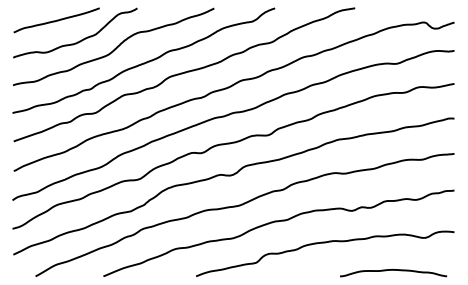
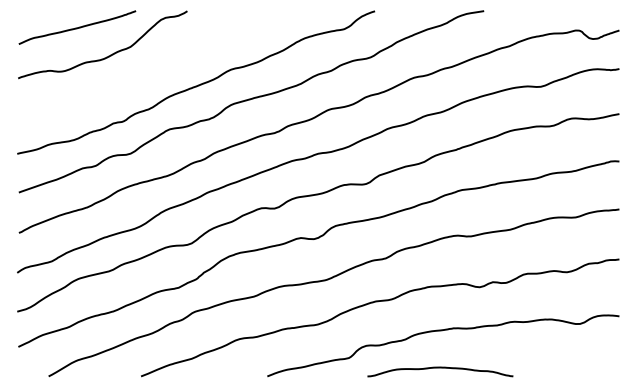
curve: (115, 48) -> (157, 65), removed
curve: (393, 270) -> (440, 368), moved

